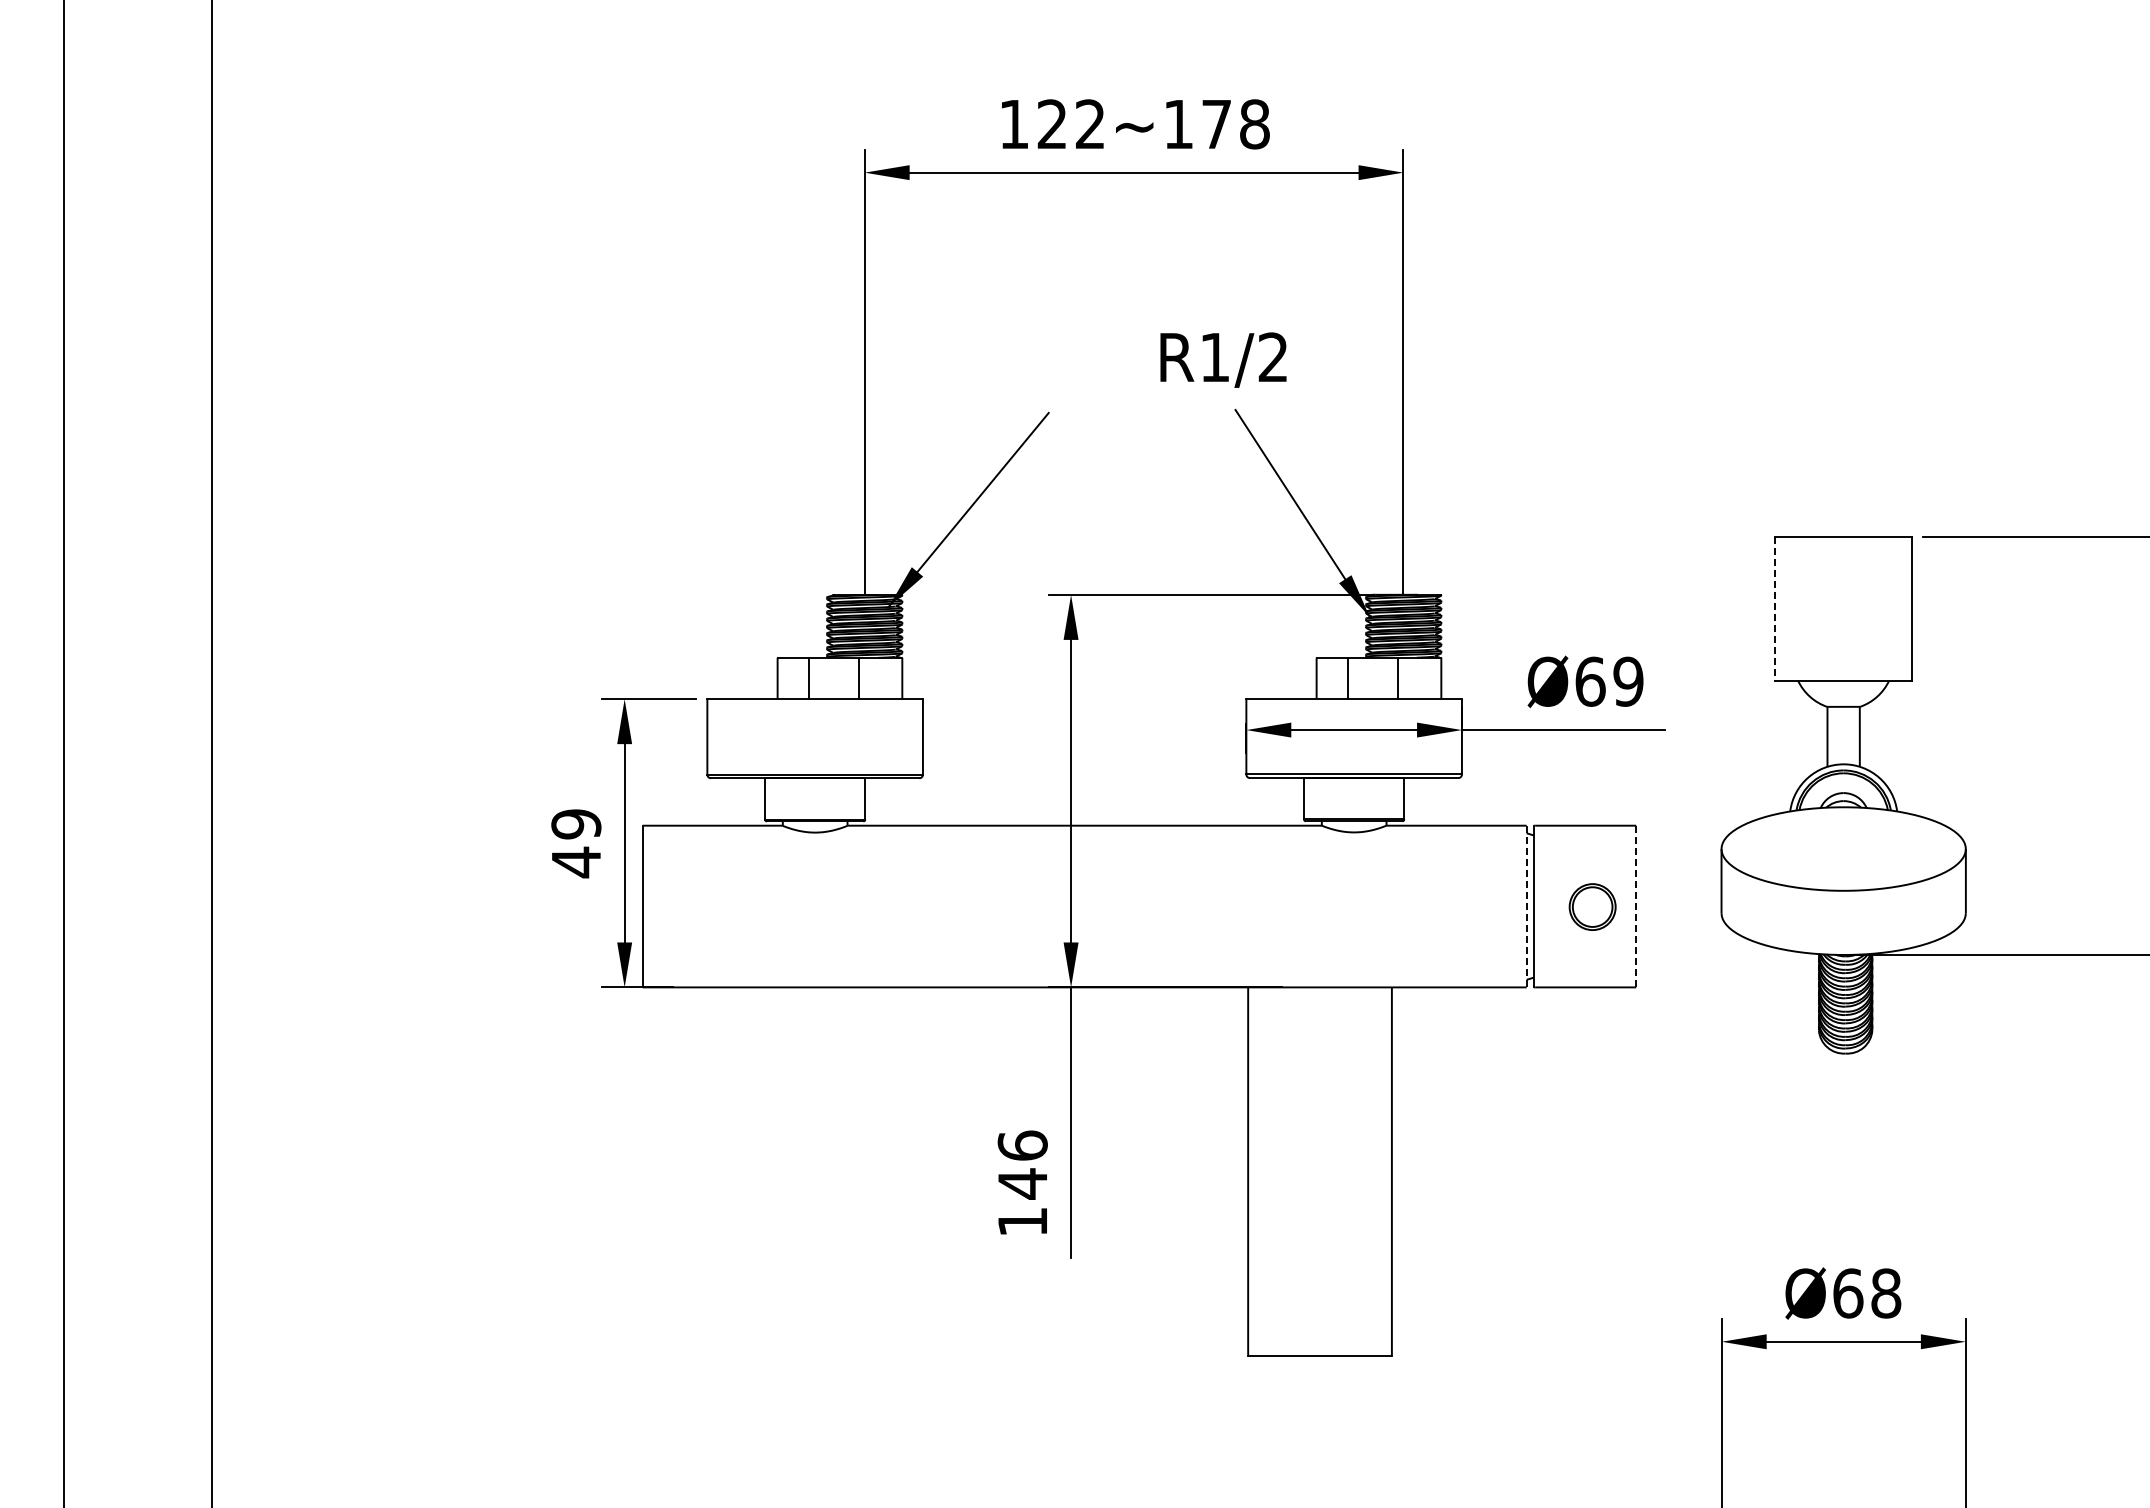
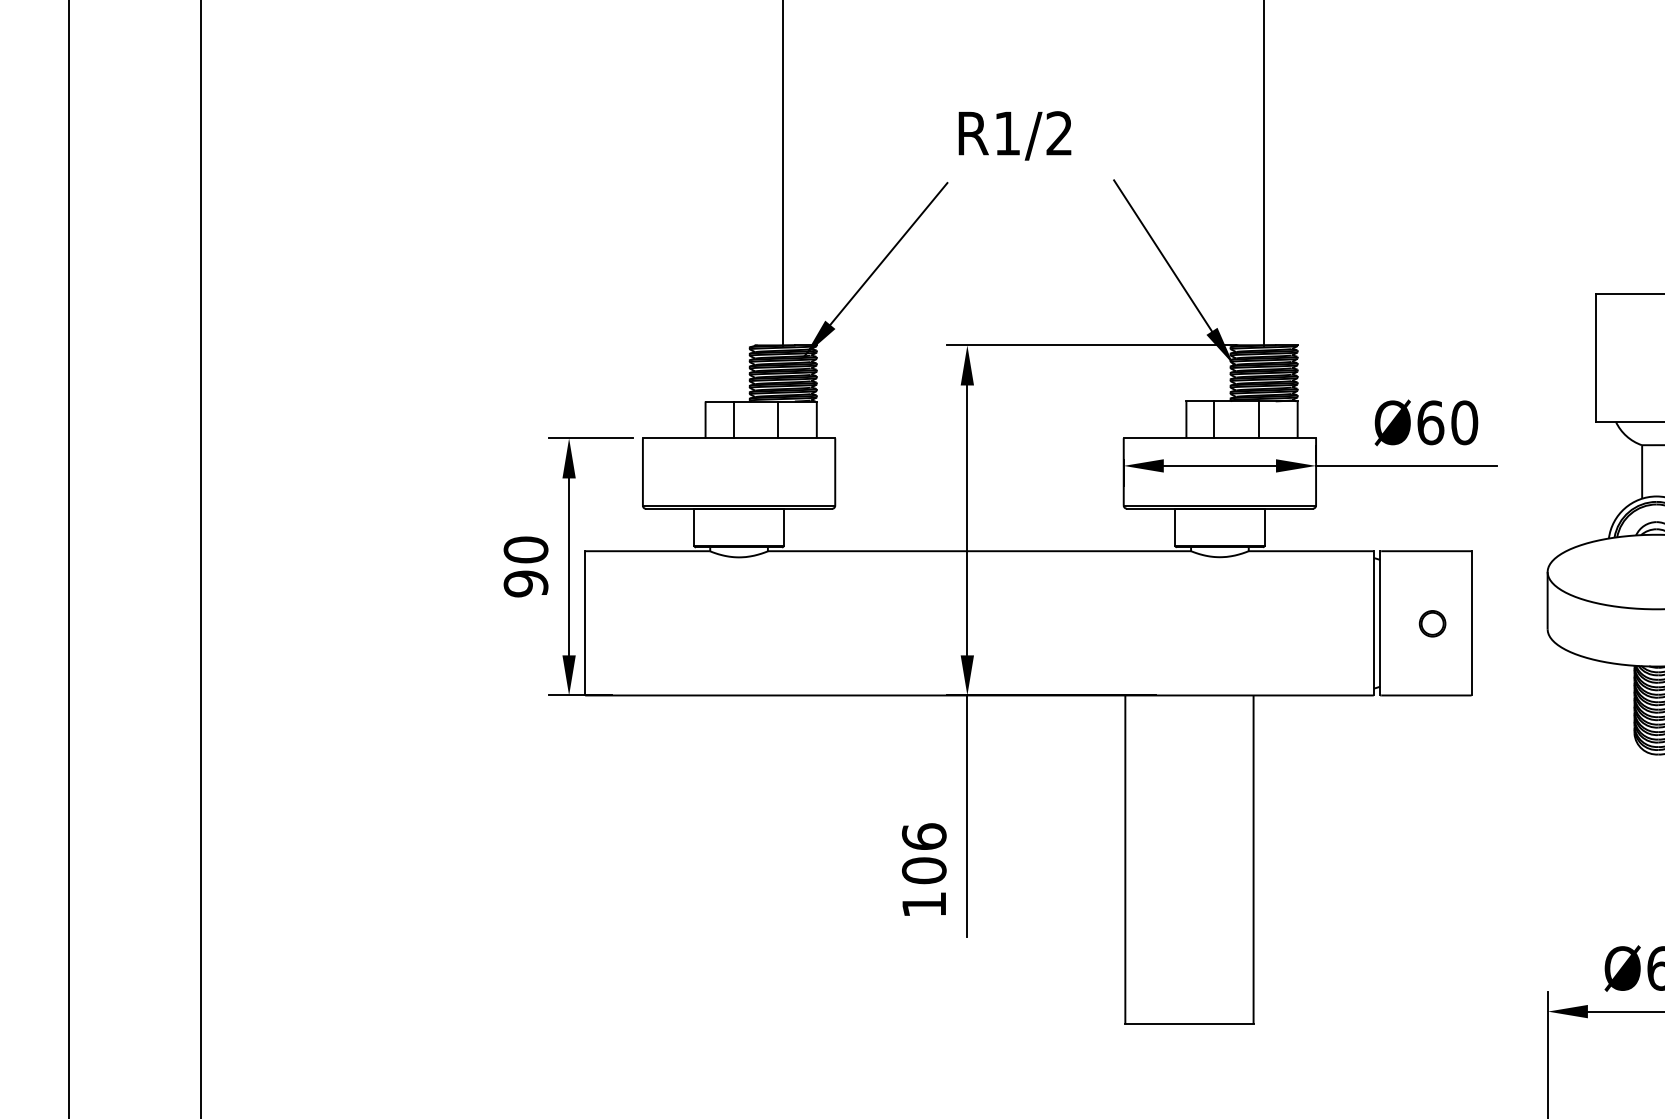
text: (1223, 359) -> (1015, 135), moved
line: (1775, 608) -> (1595, 357), dashed -> solid
text: (1628, 681) -> (1464, 422), Ø69 -> Ø60
text: (576, 843) -> (526, 567), 49 -> 90
line: (1526, 906) -> (1373, 623), dashed -> solid
part: (1592, 906) -> (1432, 623), size x0.62
line: (1636, 906) -> (1471, 623), dashed -> solid
text: (1022, 1183) -> (924, 870), 146 -> 106

